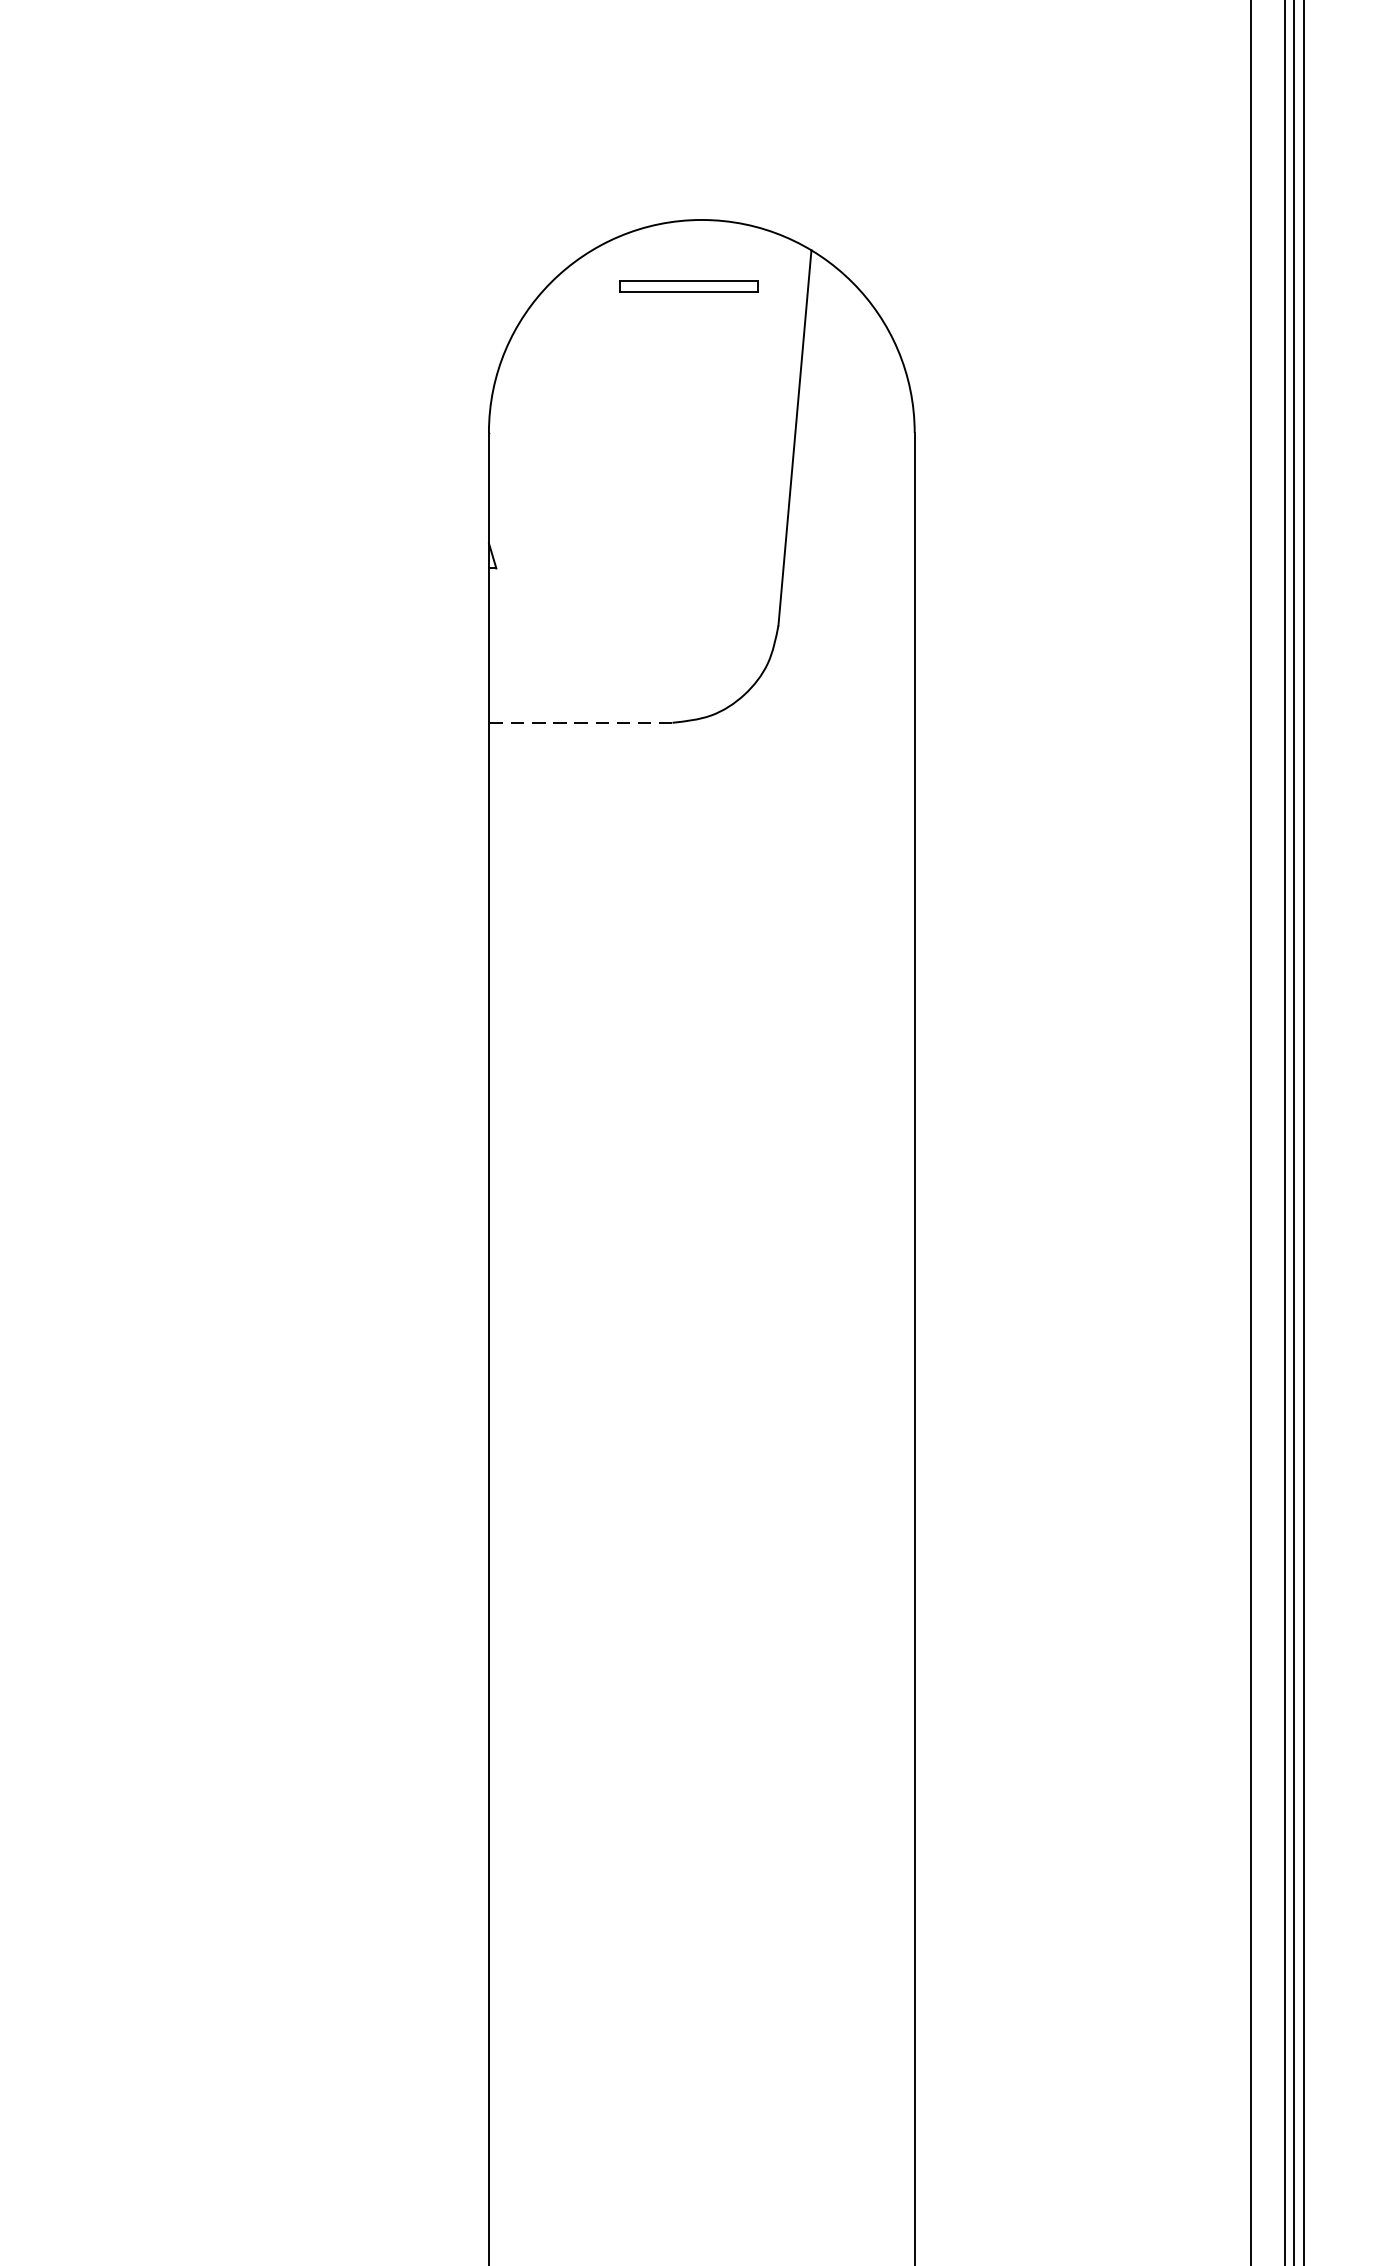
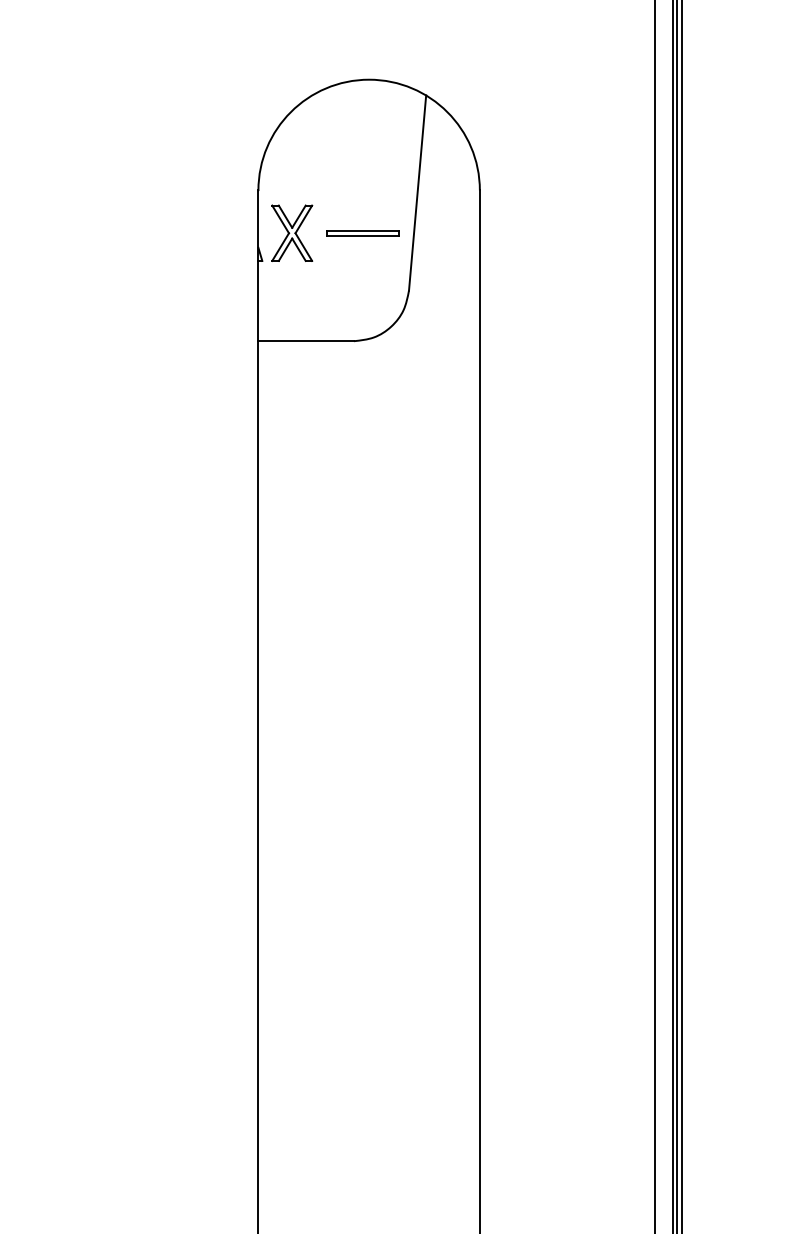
part: (689, 286) -> (362, 233), moved
part: (554, 513) -> (292, 232), added
line: (581, 723) -> (306, 341), dashed -> solid

